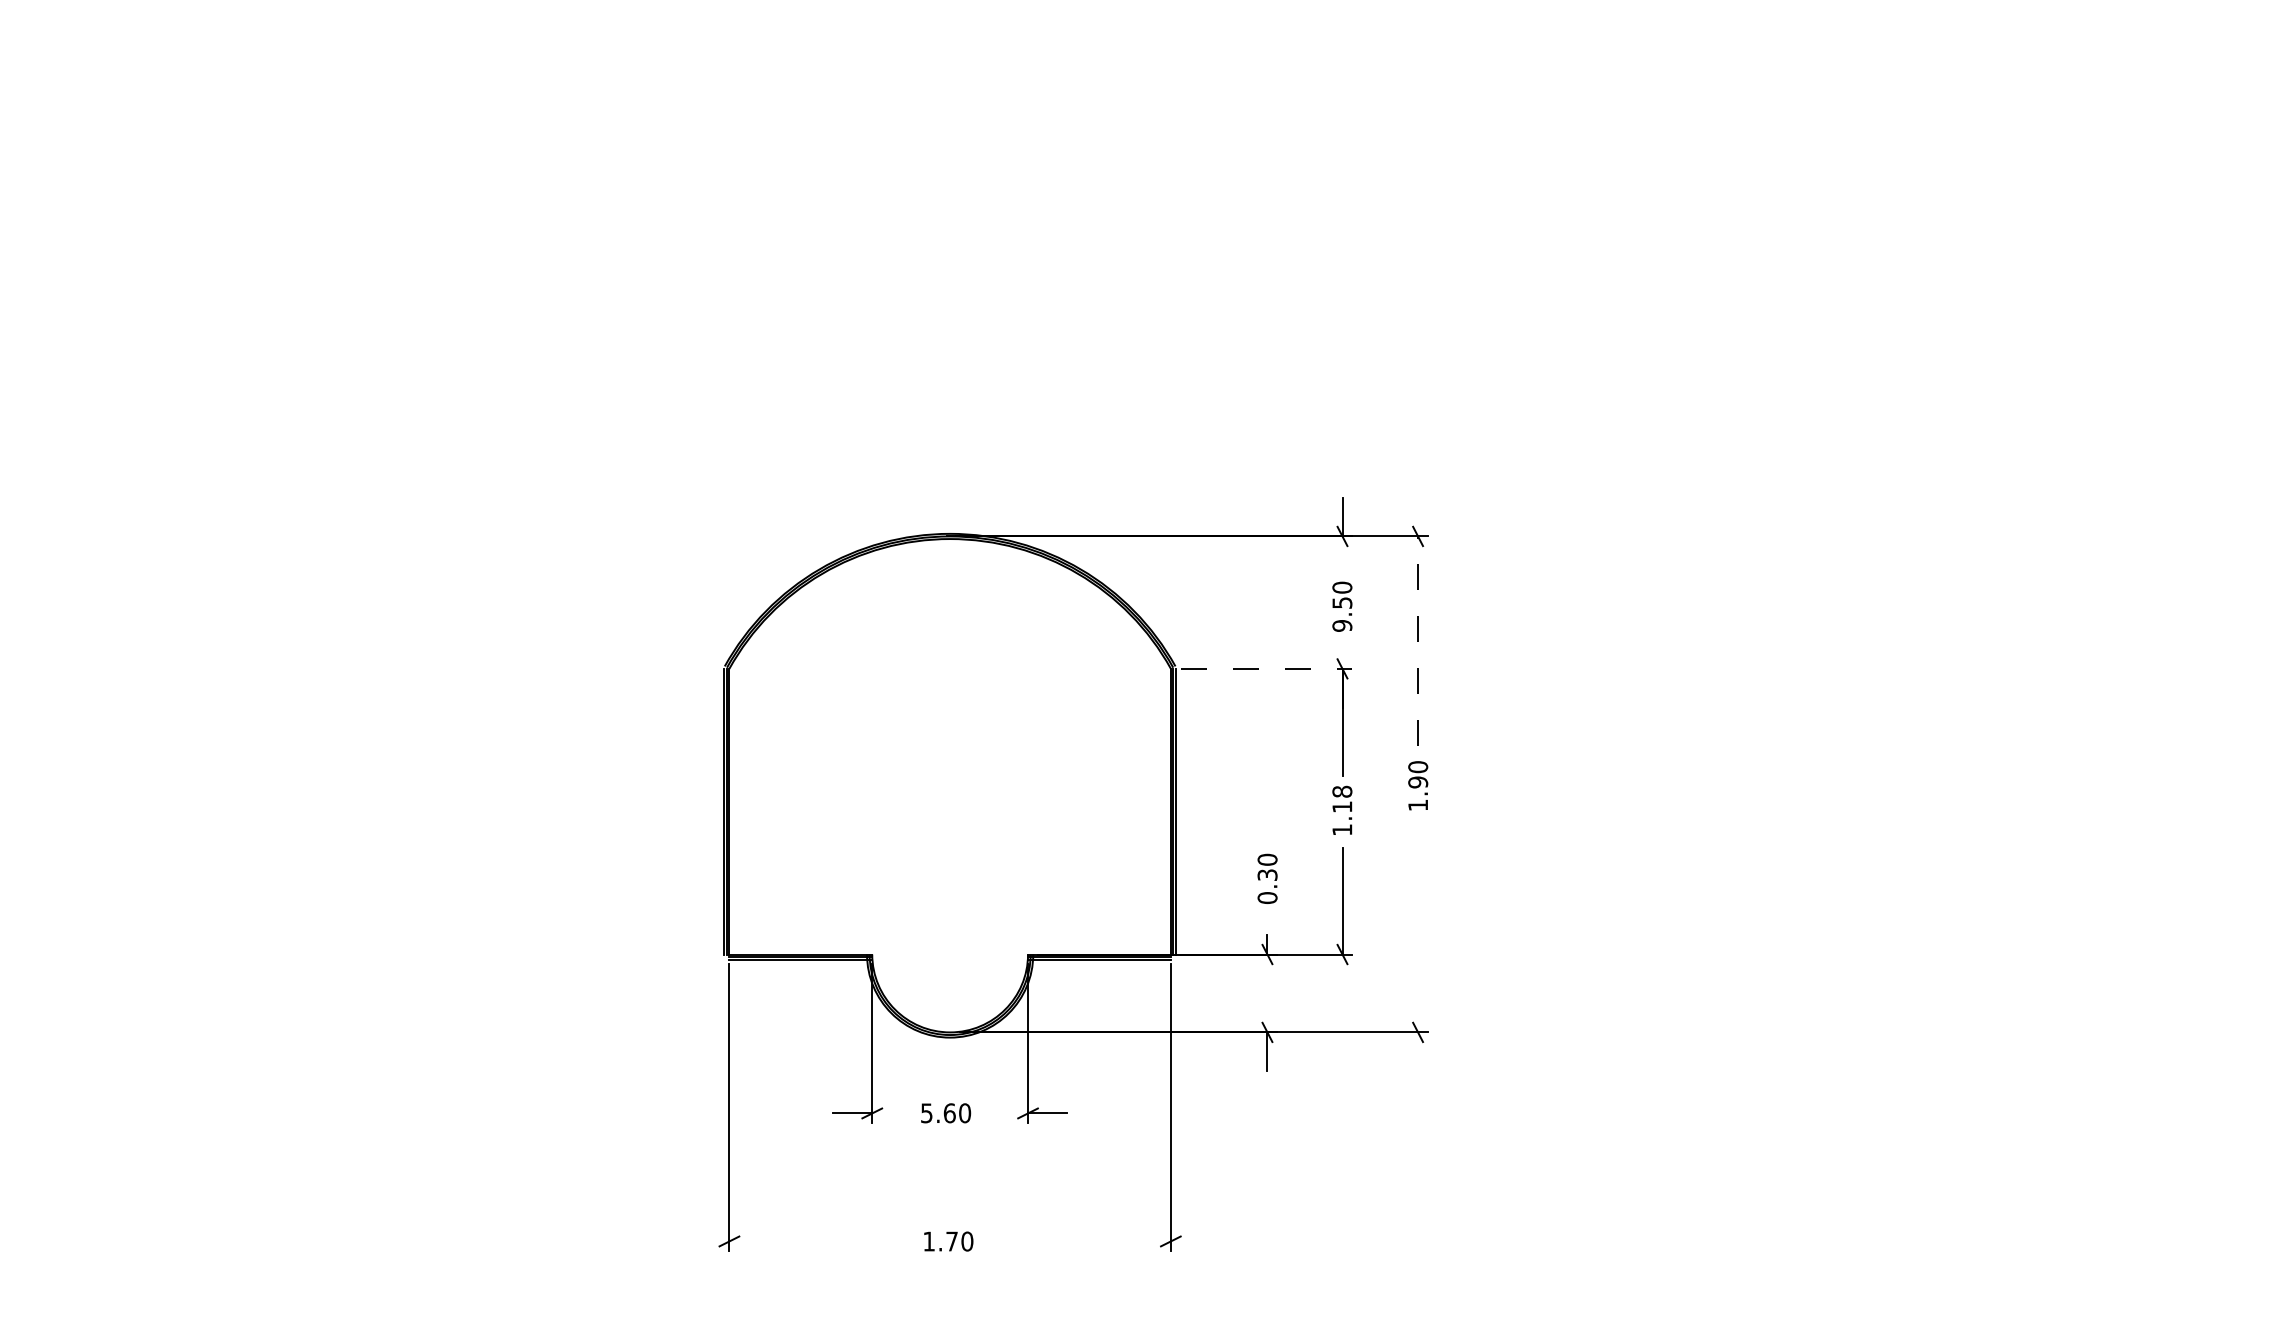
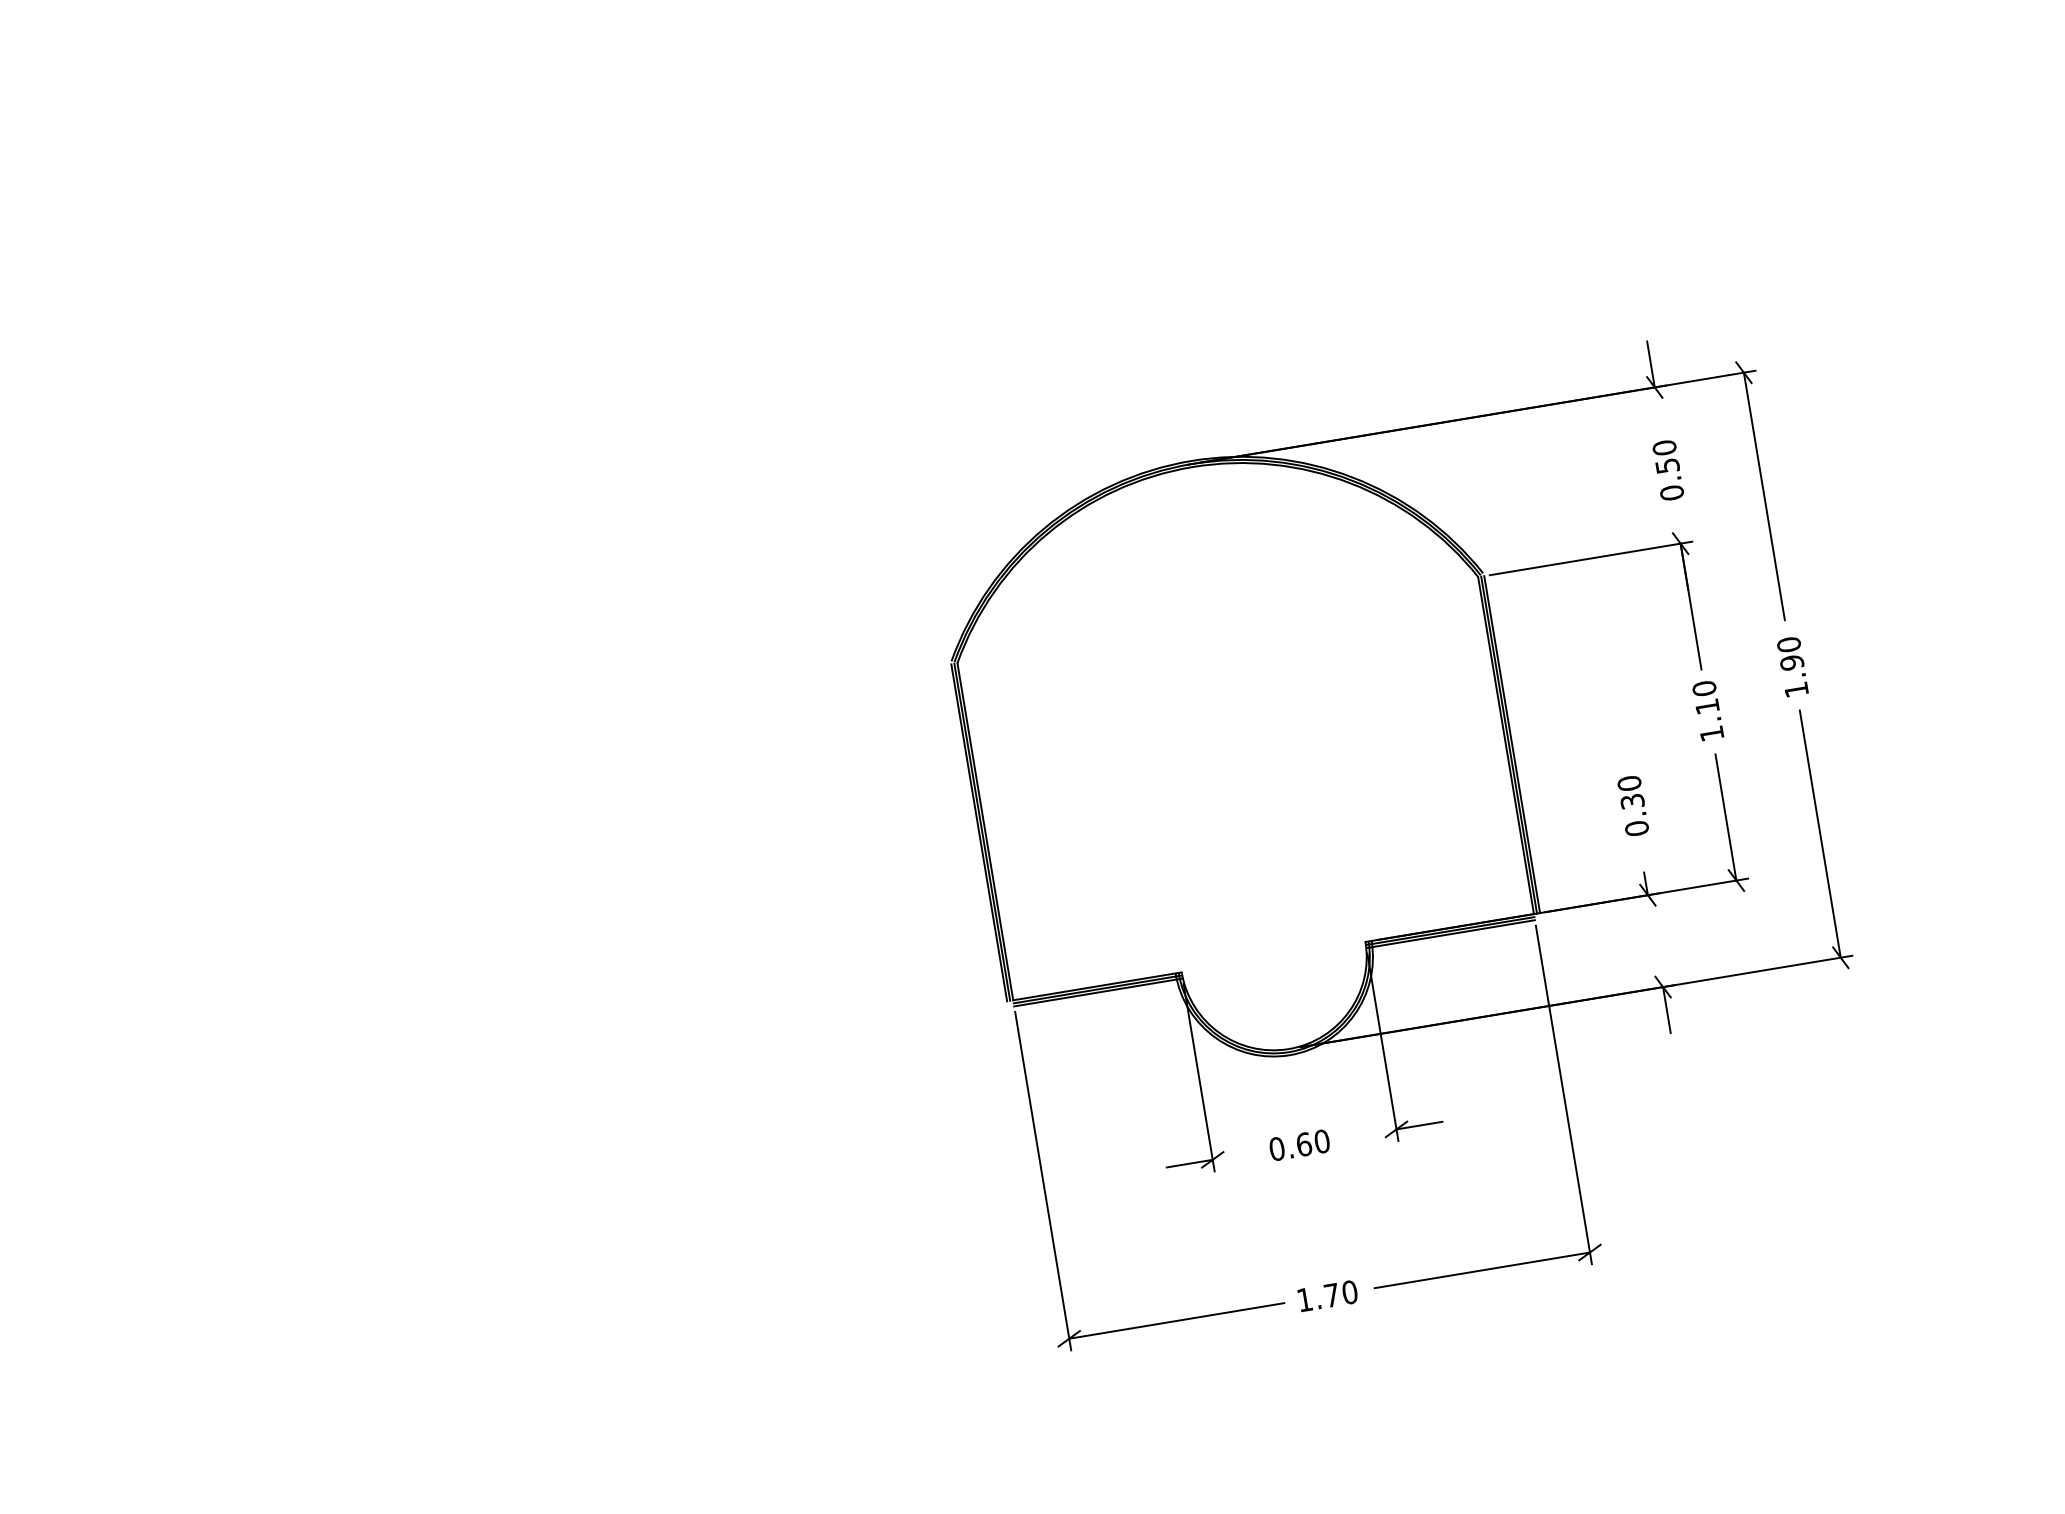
text: (1342, 625) -> (1672, 492), 9.50 -> 0.50
line: (1418, 641) -> (1764, 496), dashed -> solid
line: (1266, 668) -> (1590, 558), dashed -> solid
text: (1342, 791) -> (1704, 688), 1.18 -> 1.10
line: (1418, 927) -> (1820, 833), added
text: (926, 1113) -> (1276, 1149), 5.60 -> 0.60
line: (820, 1241) -> (1176, 1321), added
line: (1079, 1241) -> (1482, 1270), added

